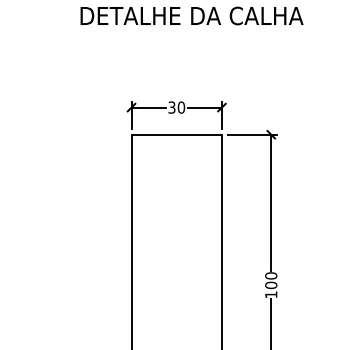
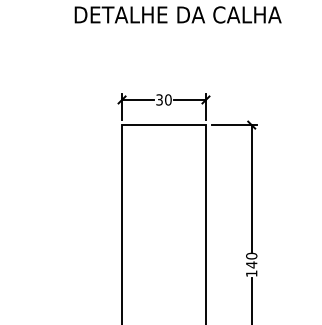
text: (271, 284) -> (251, 264), 100 -> 140

